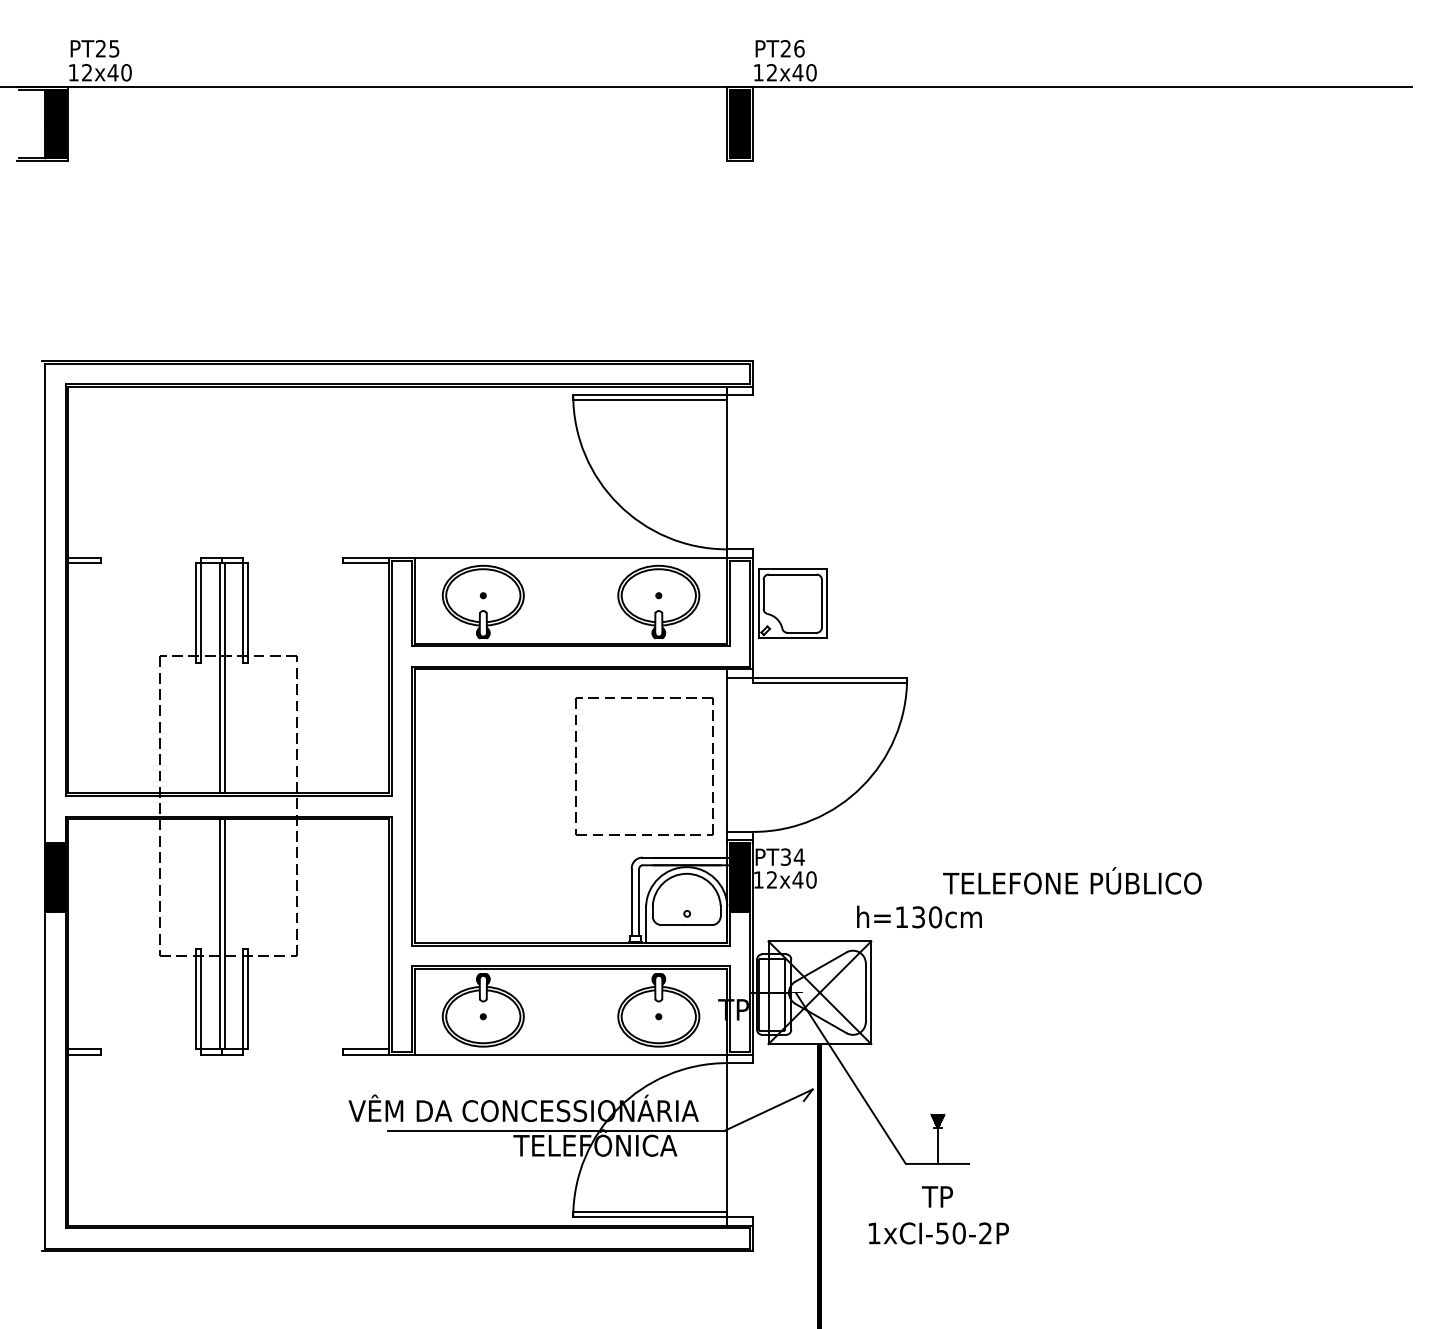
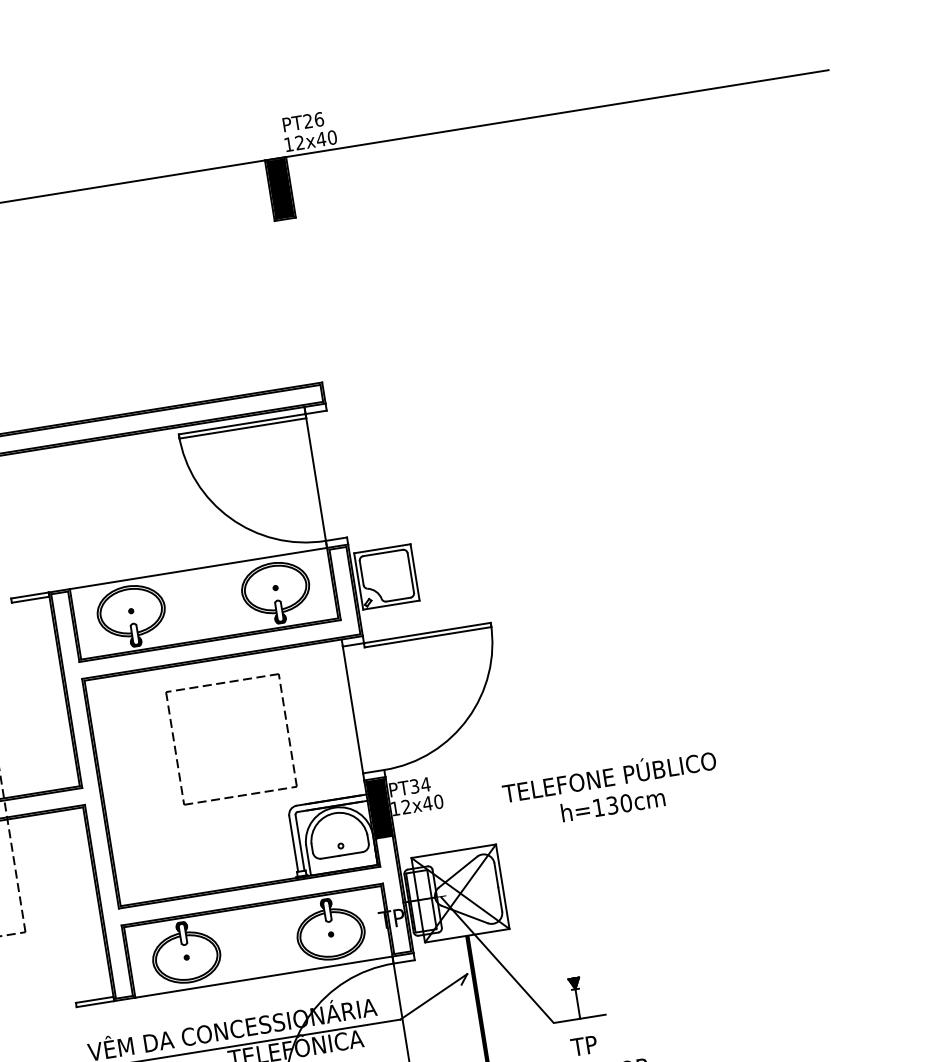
part: (644, 698) -> (222, 683), moved
text: (1072, 880) -> (609, 774), moved
text: (919, 916) -> (613, 804), moved

